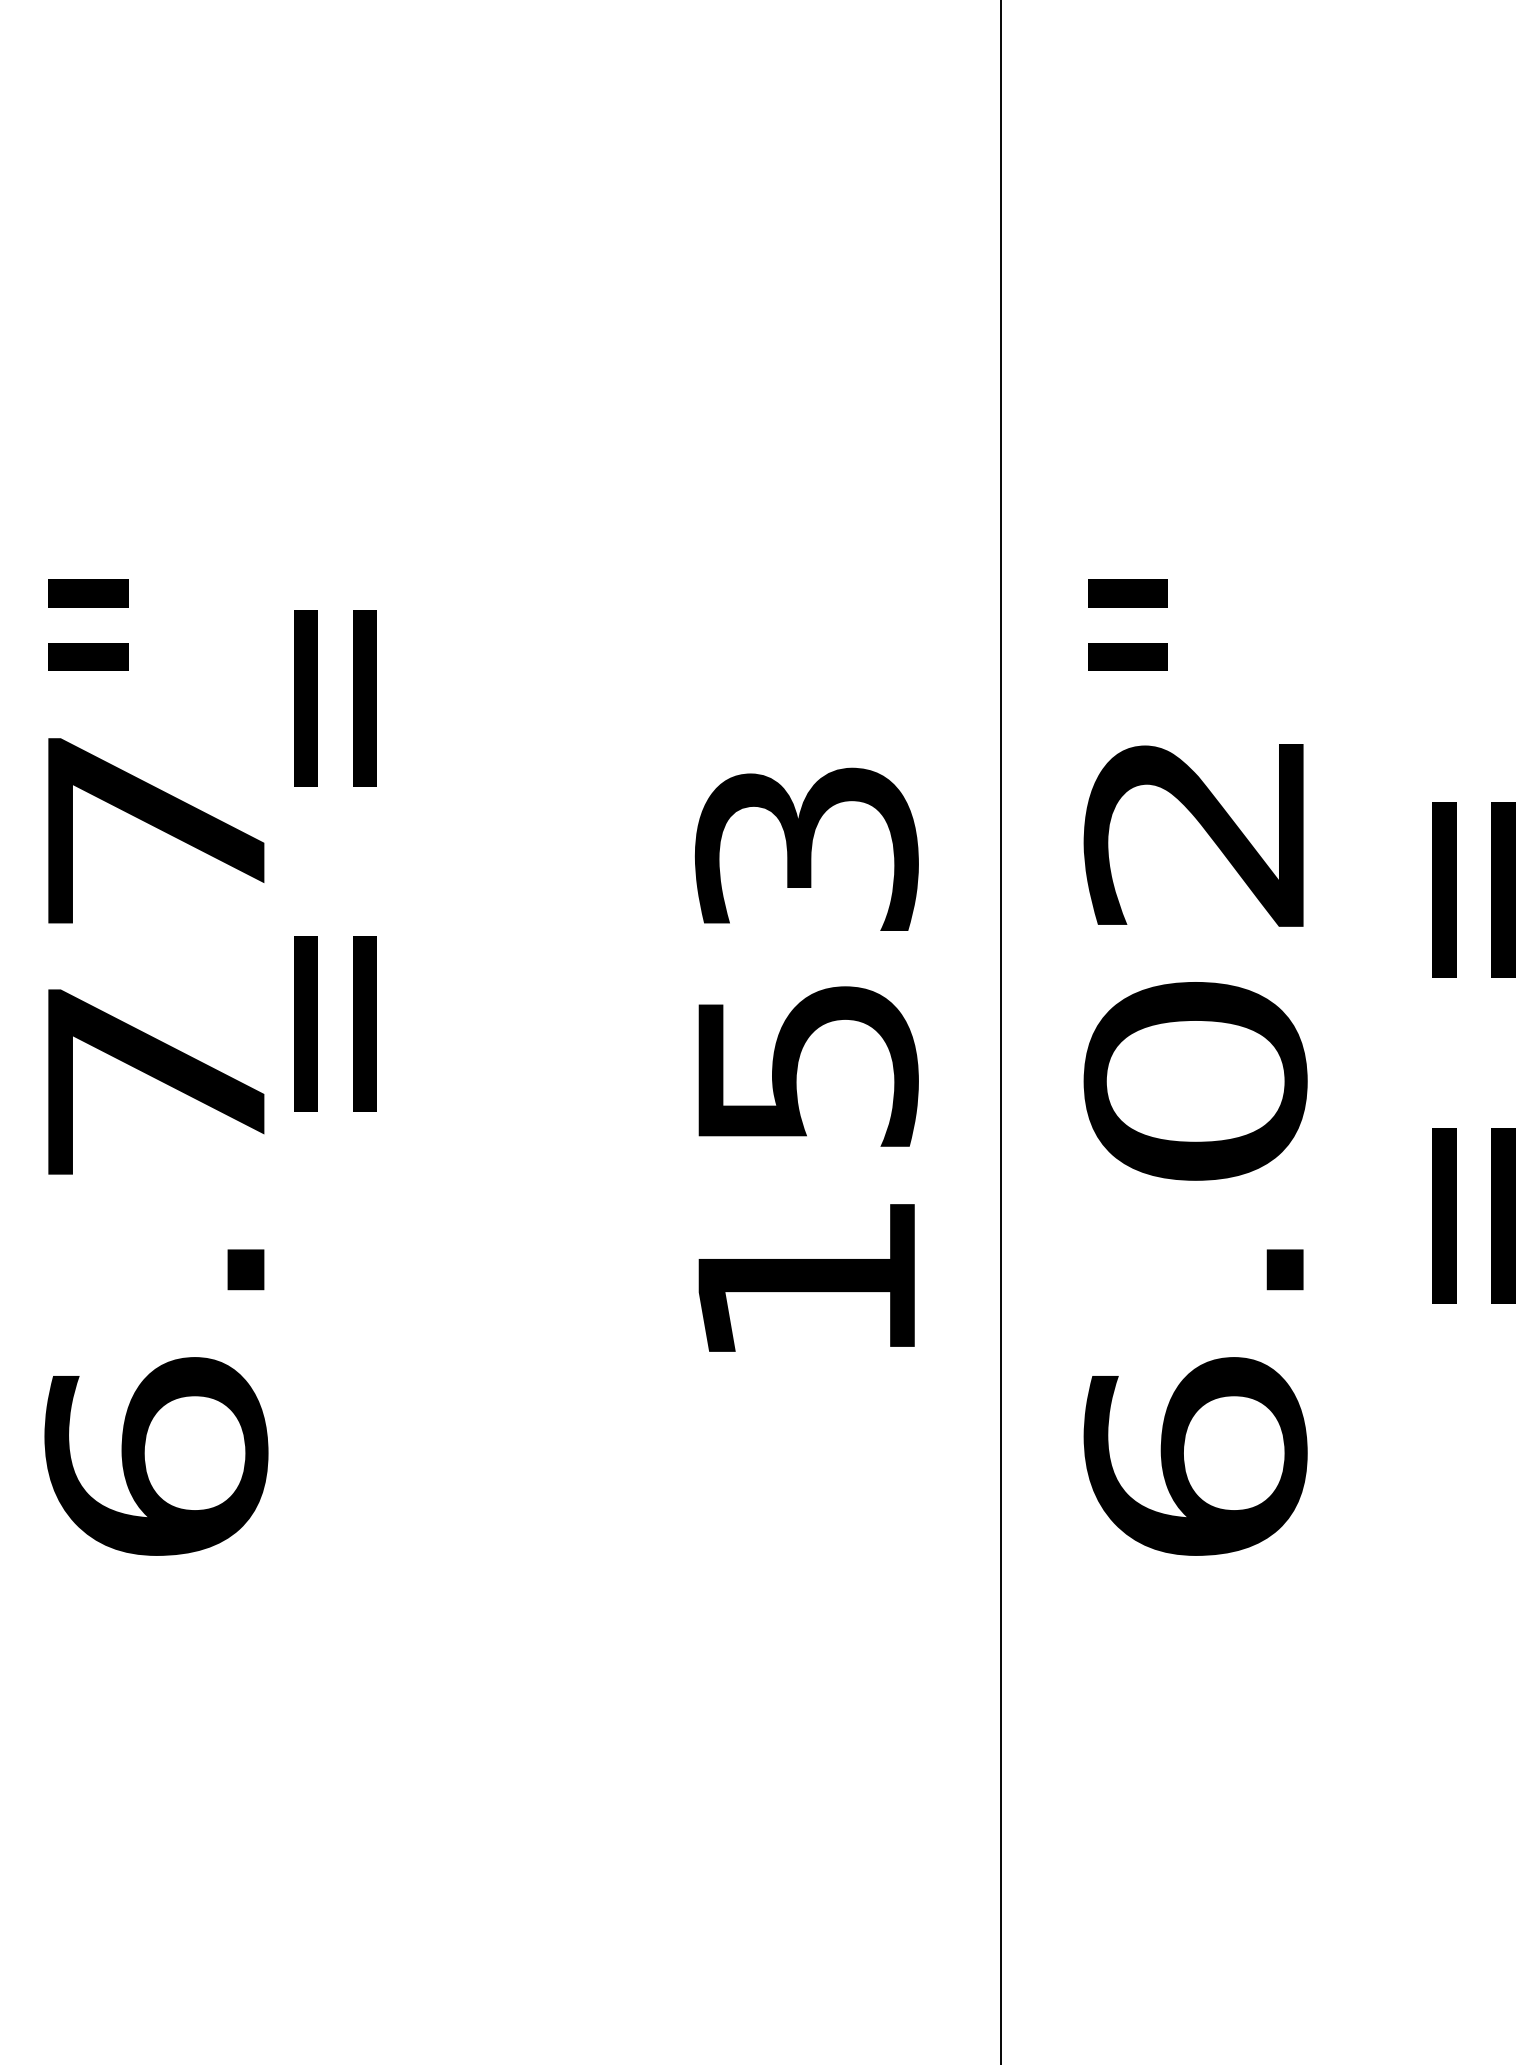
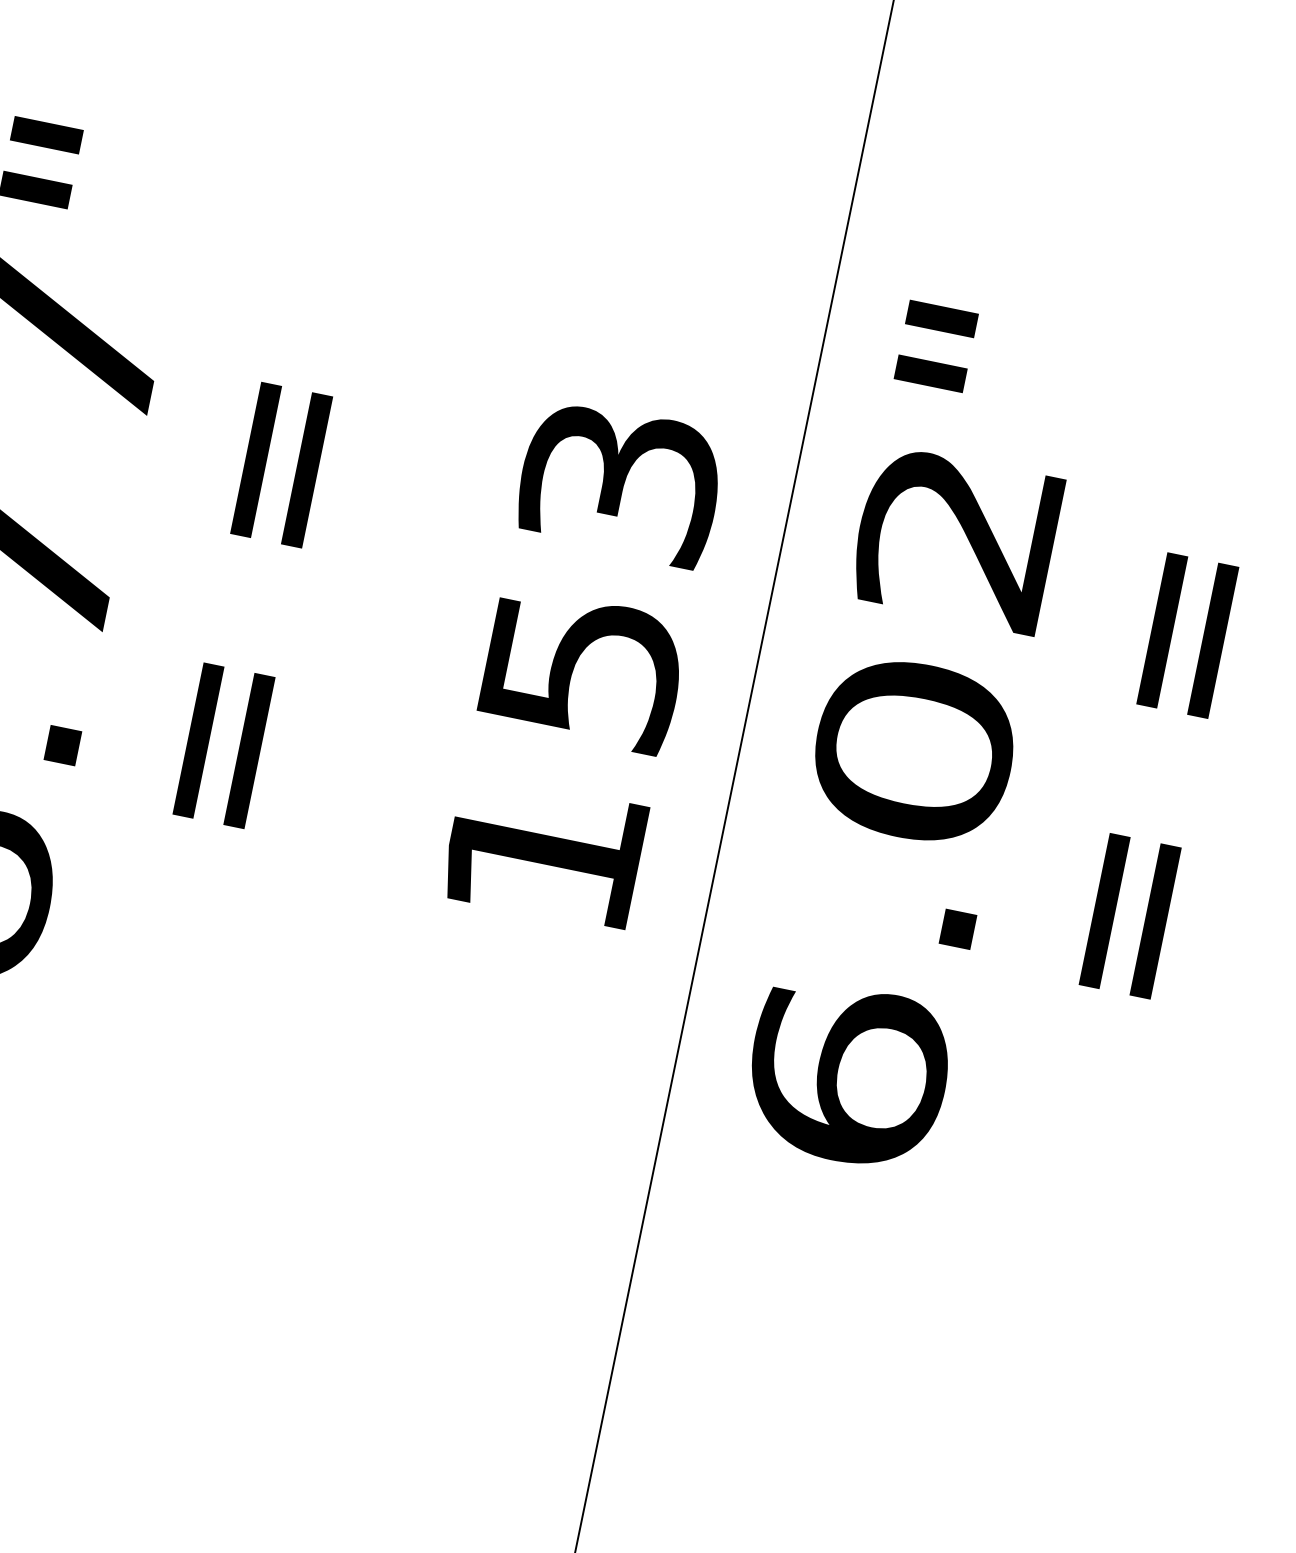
text: (335, 860) -> (252, 604), moved

